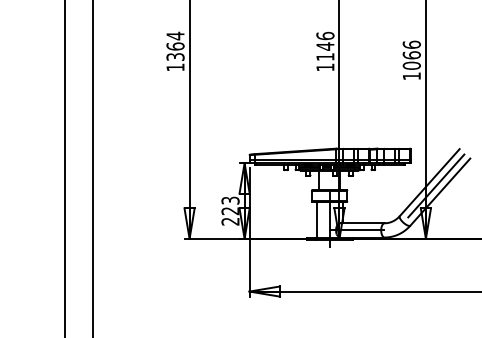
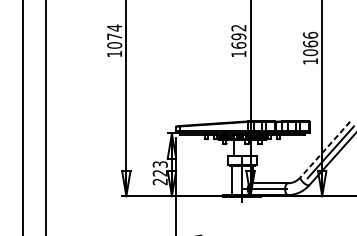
text: (325, 46) -> (238, 36), 1146 -> 1692
text: (175, 51) -> (114, 40), 1364 -> 1074
line: (429, 182) -> (325, 149), solid -> dashed

